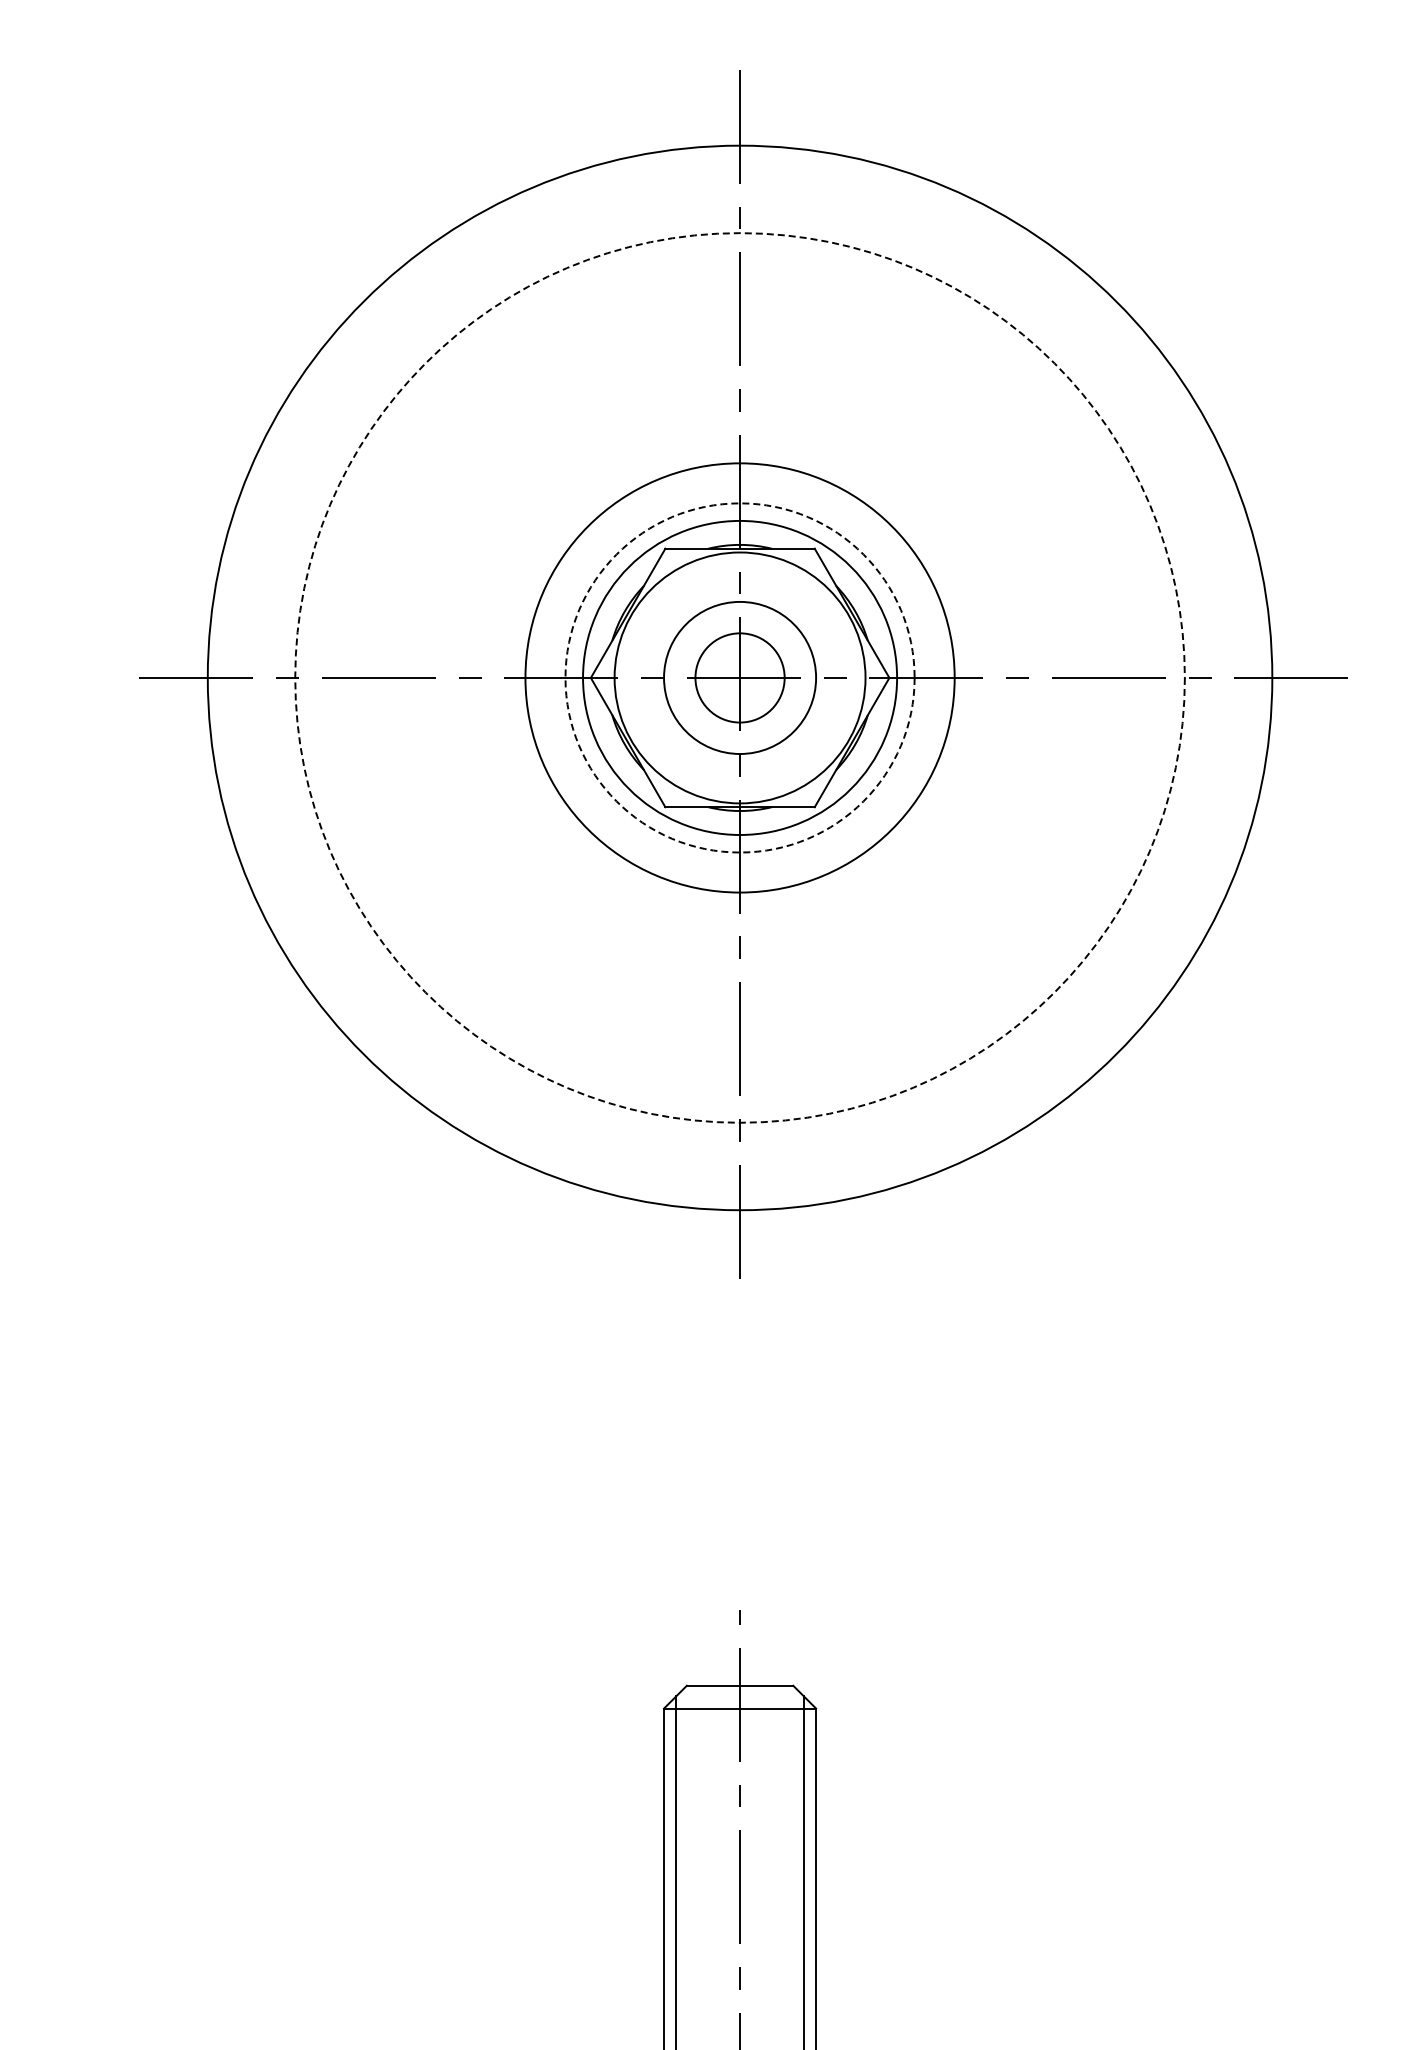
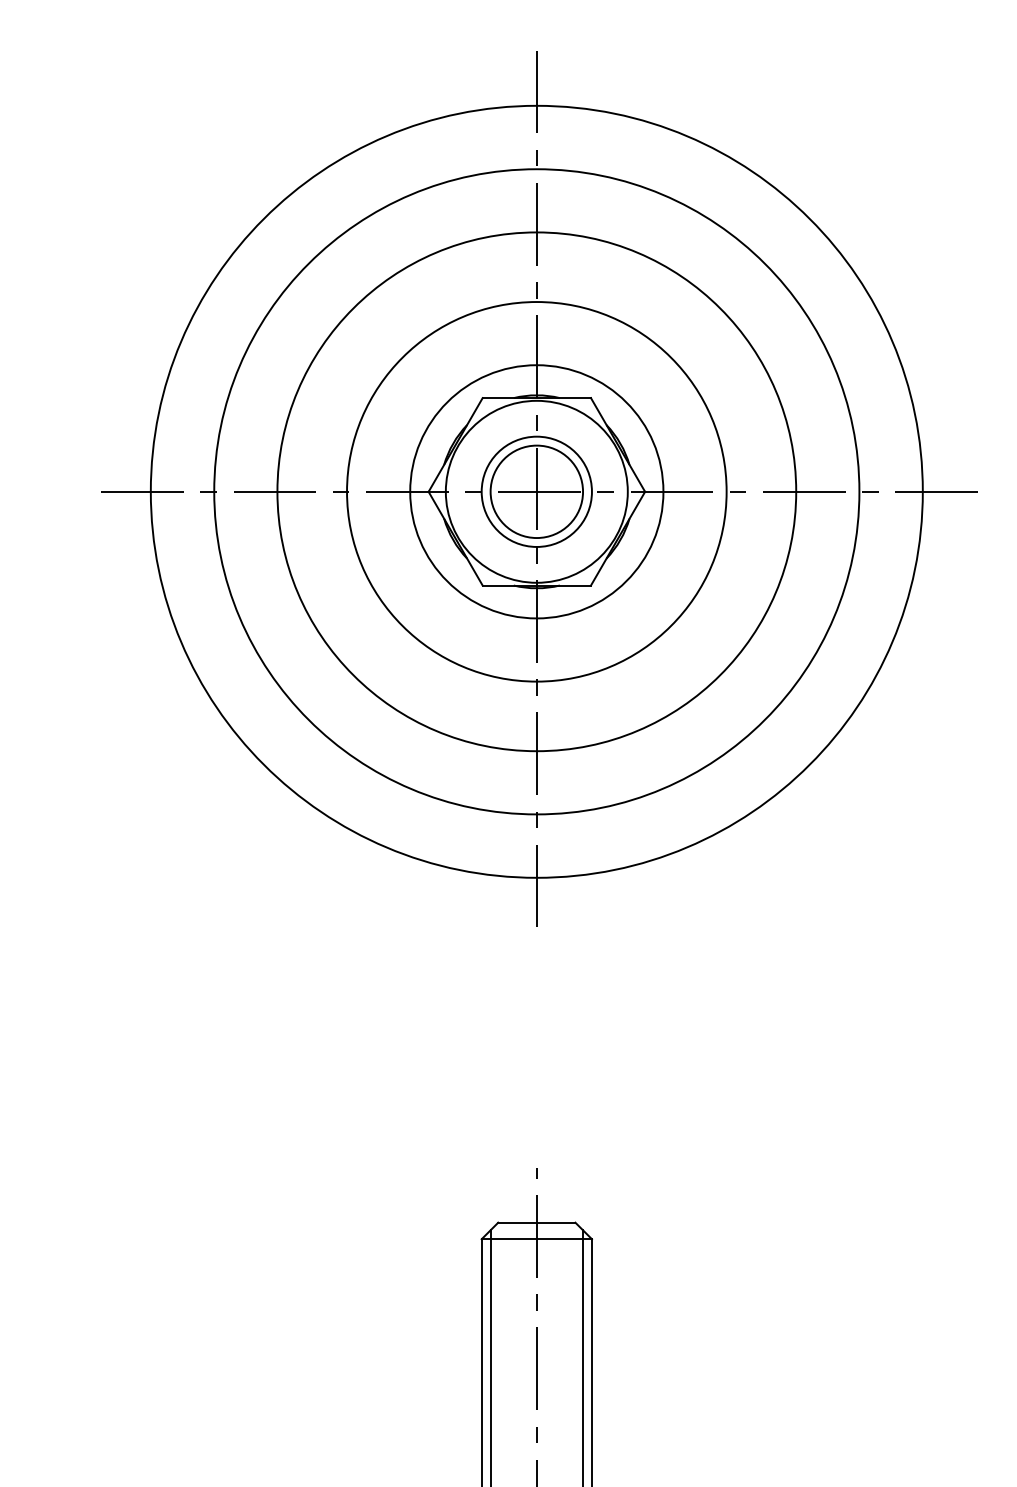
circle: (739, 677) -> (536, 491), dashed -> solid
circle: (739, 677) -> (536, 491), dashed -> solid
circle: (739, 677) -> (536, 491), size x1.43
circle: (739, 677) -> (536, 491), size x1.67
circle: (739, 677) -> (536, 491), size x1.67

